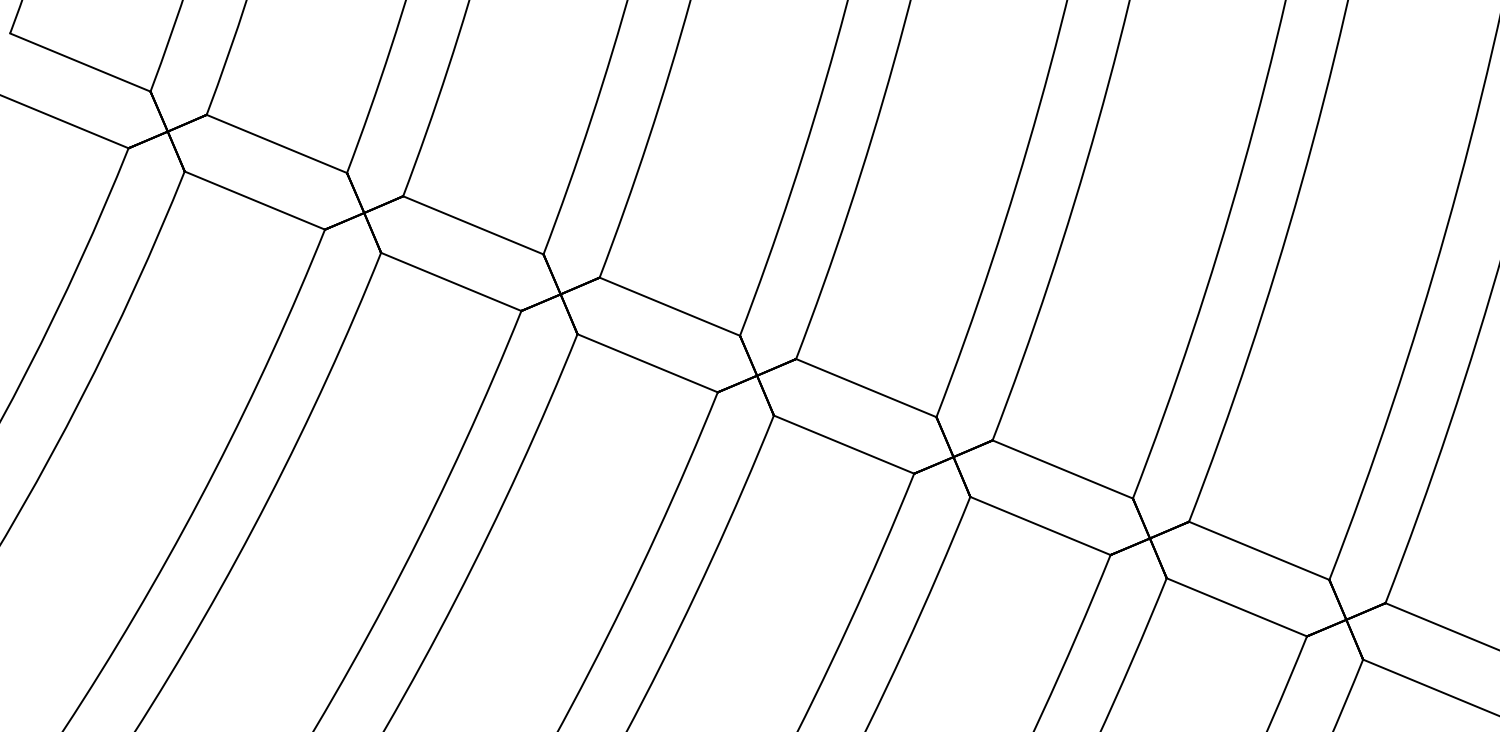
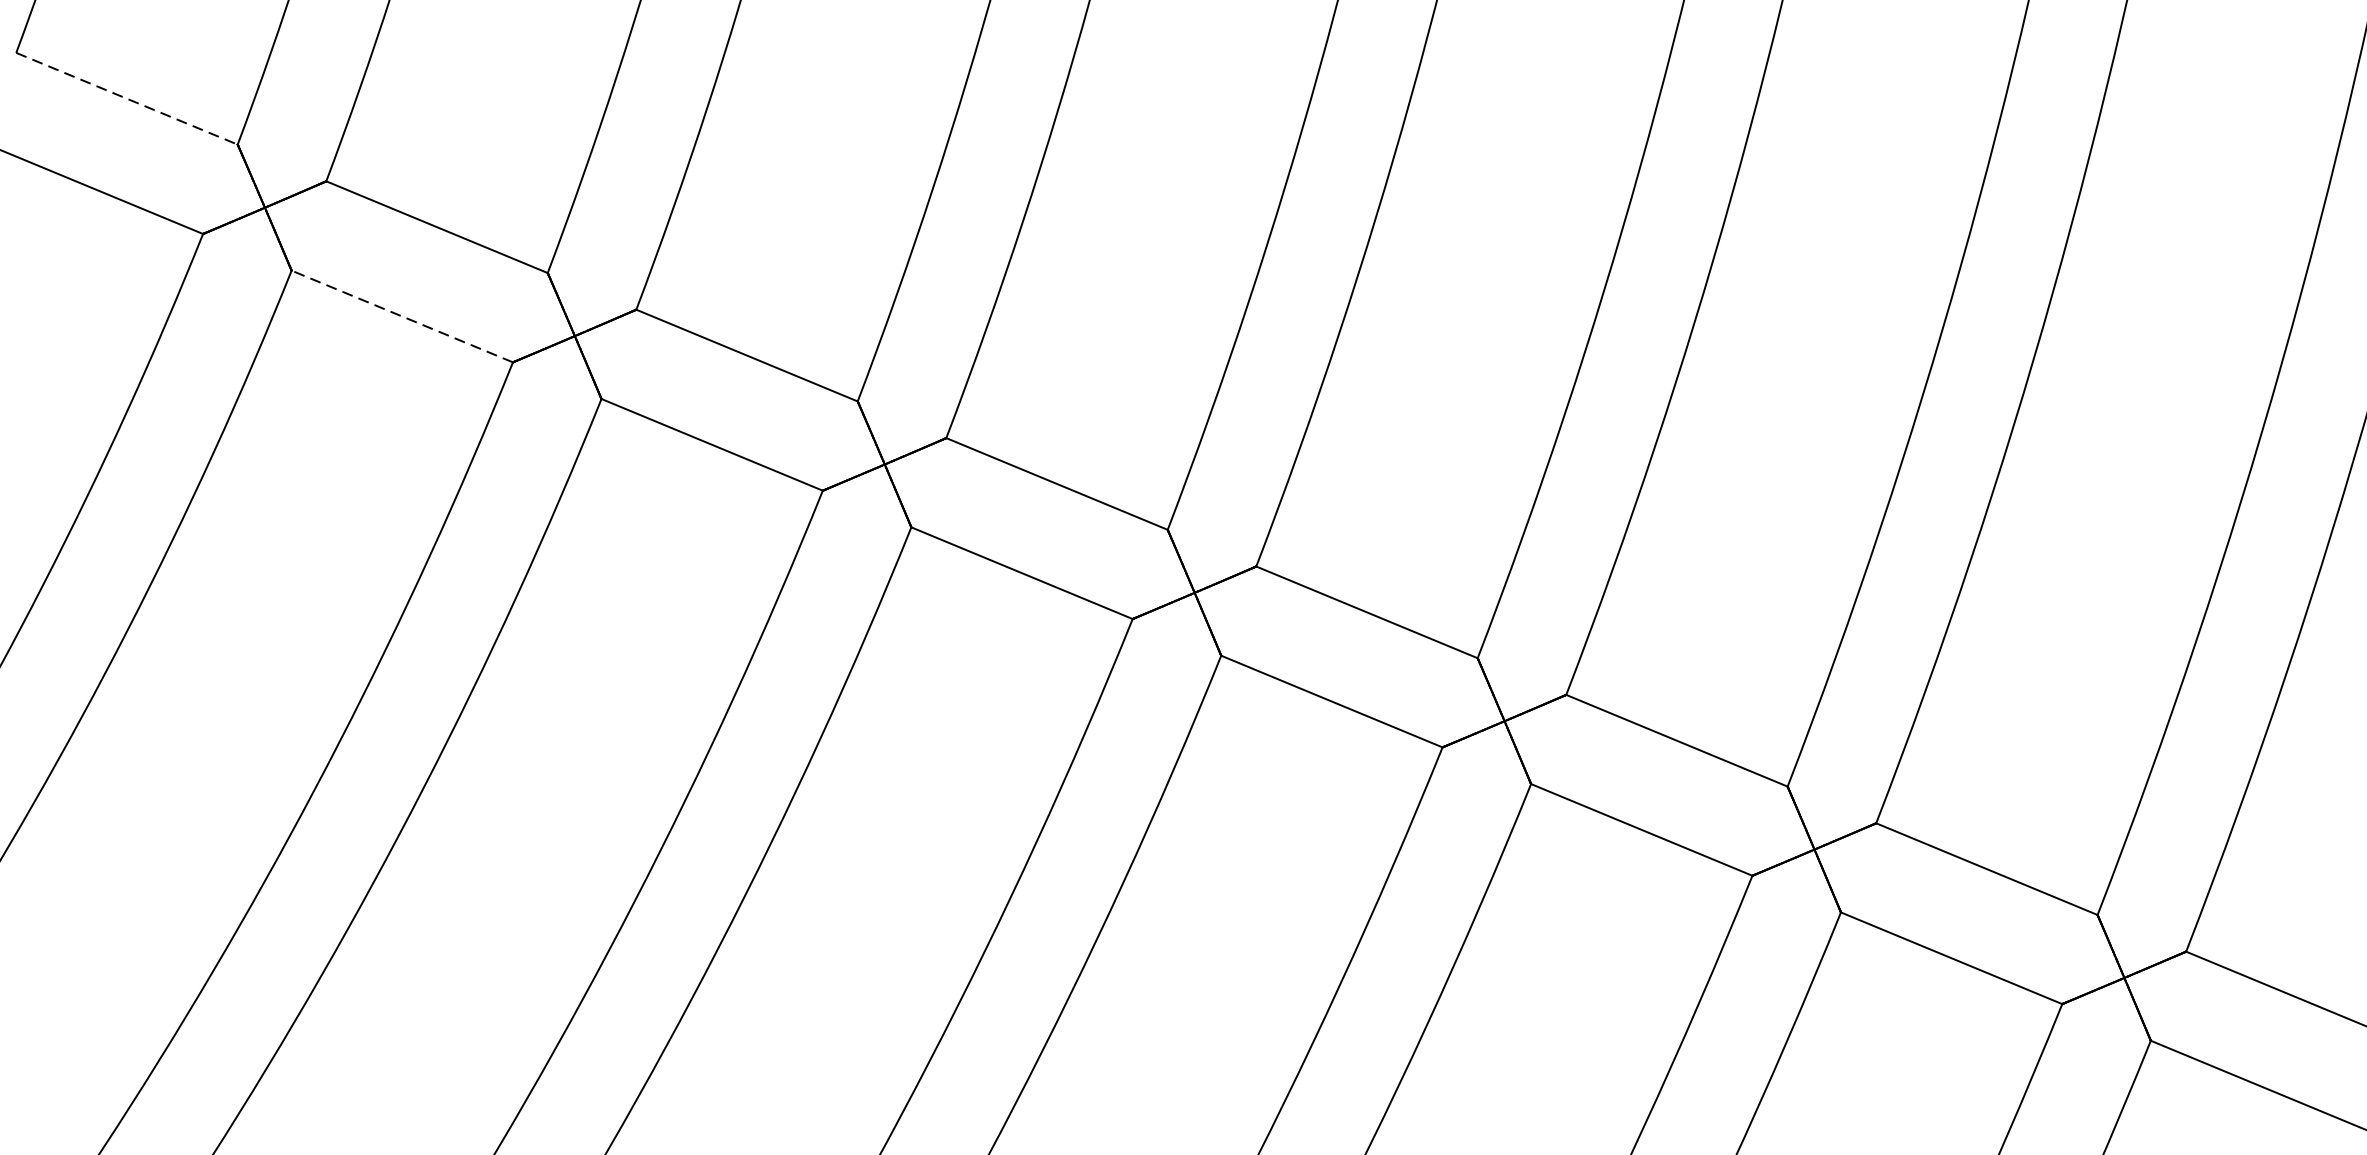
line: (80, 62) -> (127, 98), solid -> dashed
line: (254, 200) -> (401, 316), solid -> dashed

